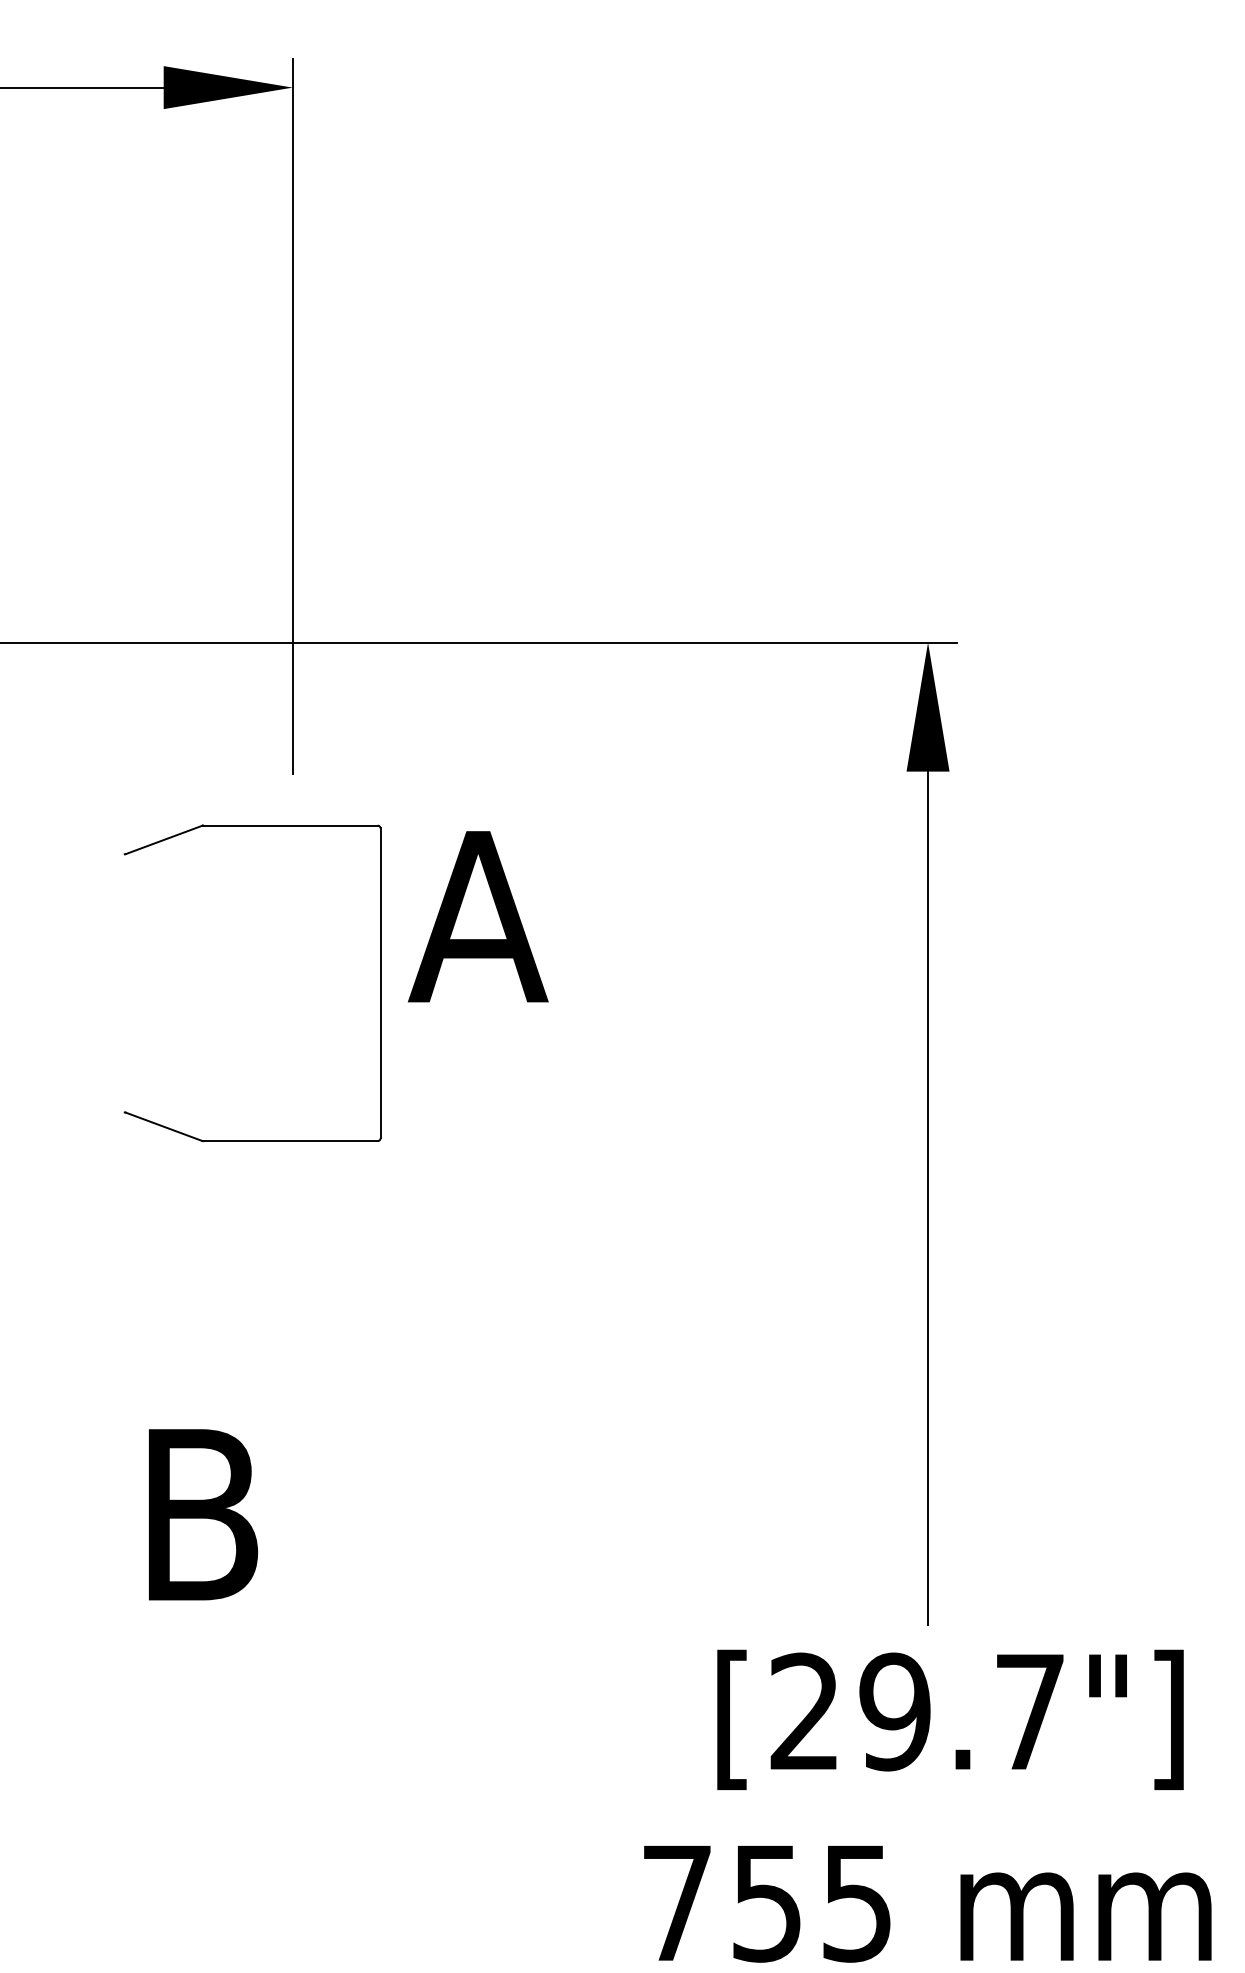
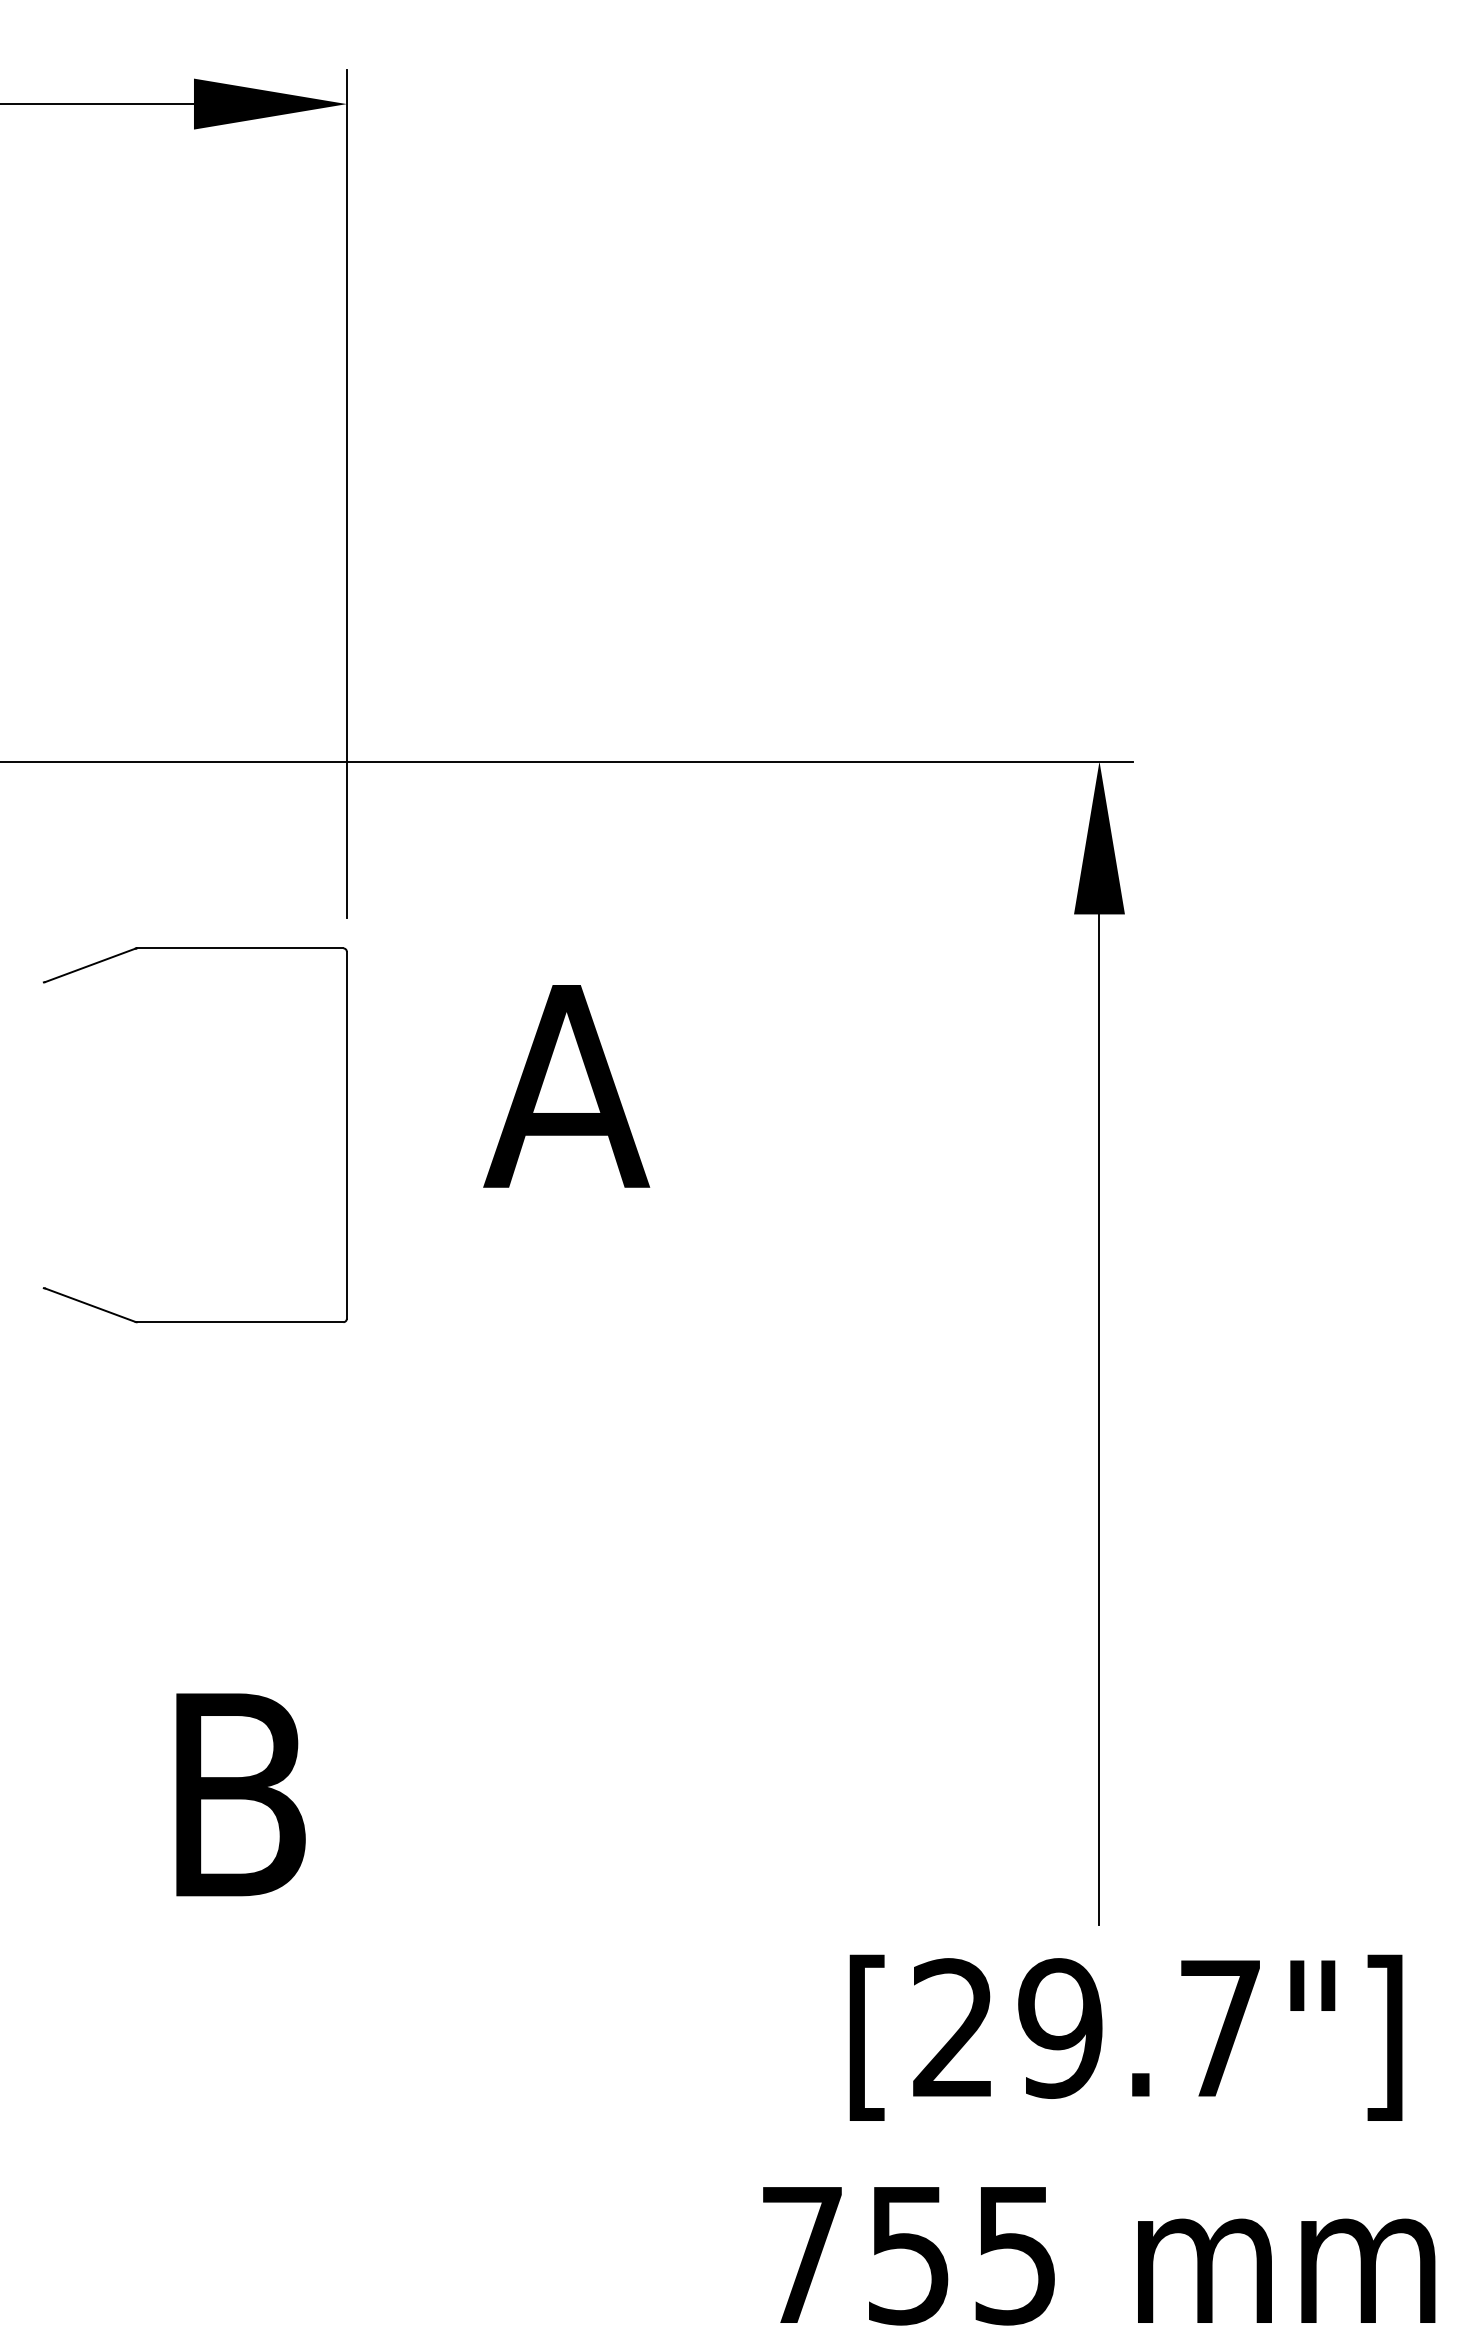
part: (380, 983) -> (346, 1135), moved

